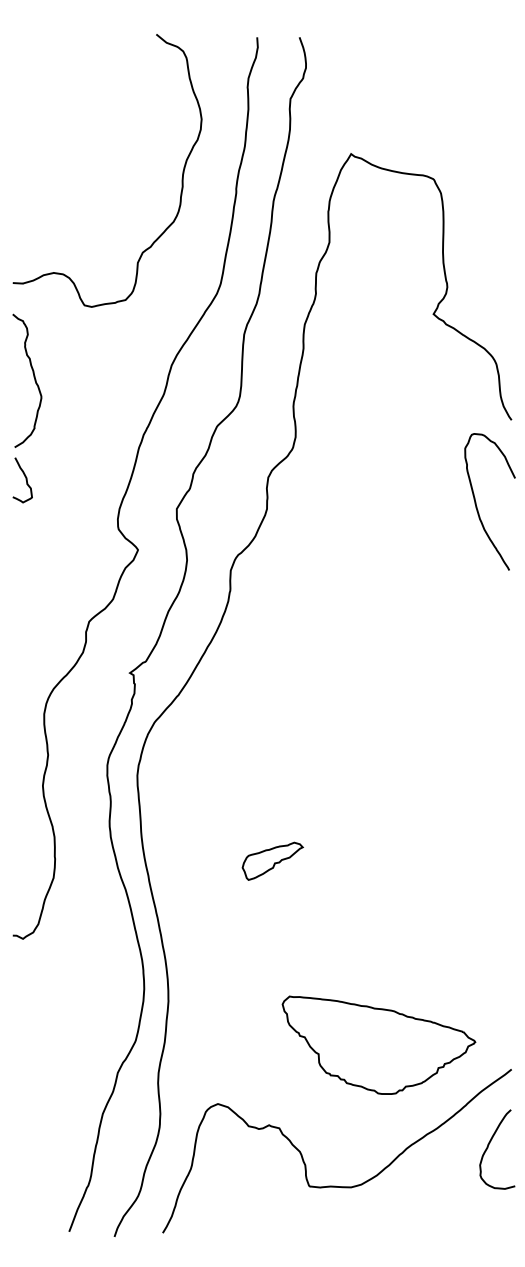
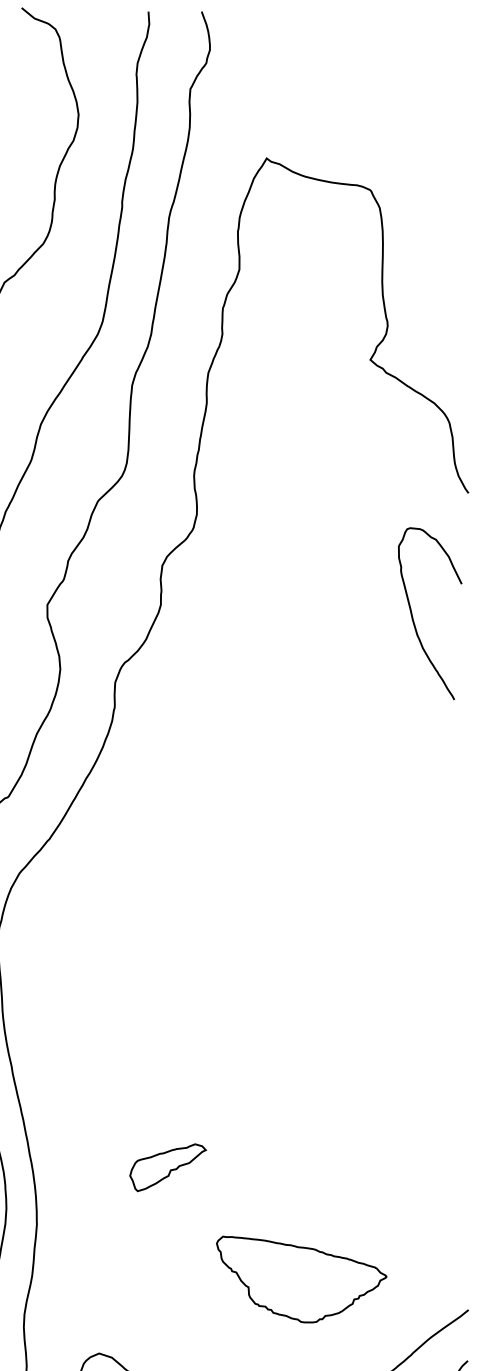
curve: (476, 501) -> (413, 613), moved
part: (272, 860) -> (167, 1166), moved
part: (378, 1044) -> (301, 1278), size x0.7

